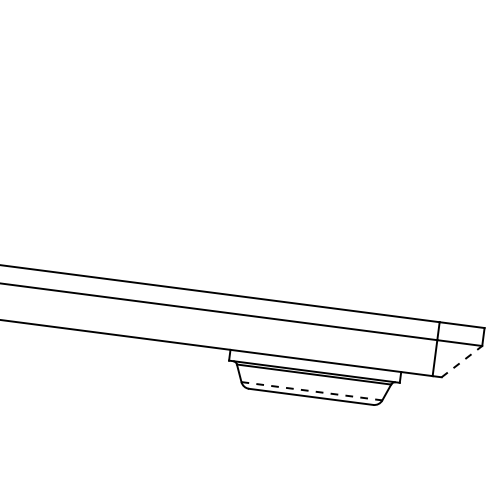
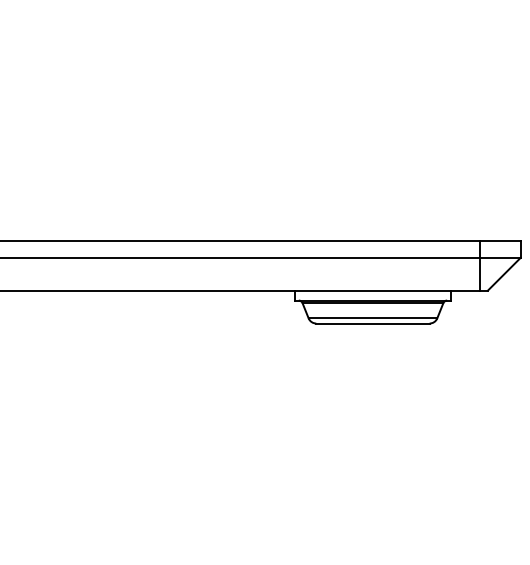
line: (462, 360) -> (504, 273), dashed -> solid
line: (312, 391) -> (373, 318), dashed -> solid

